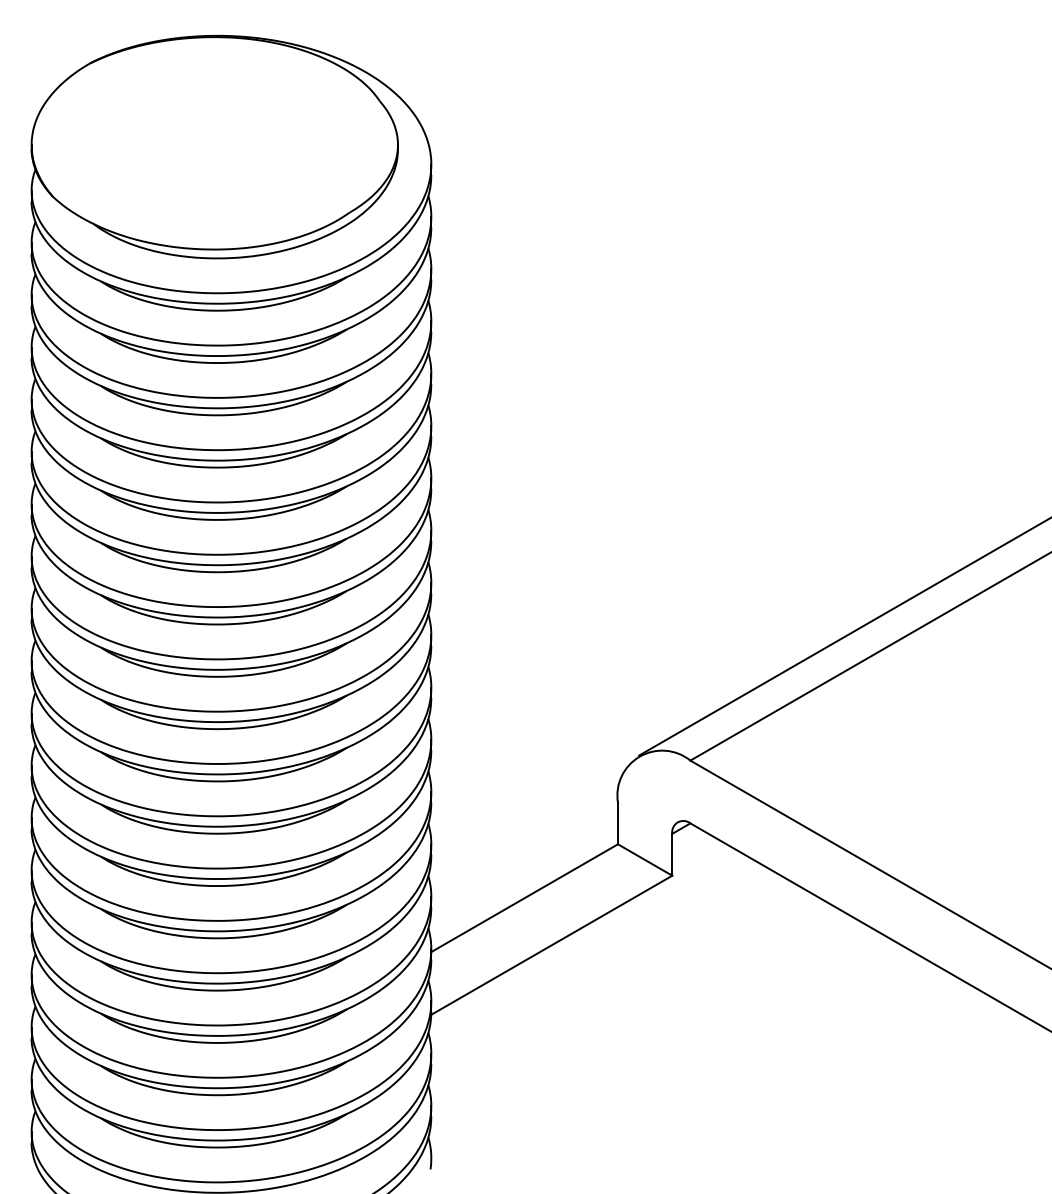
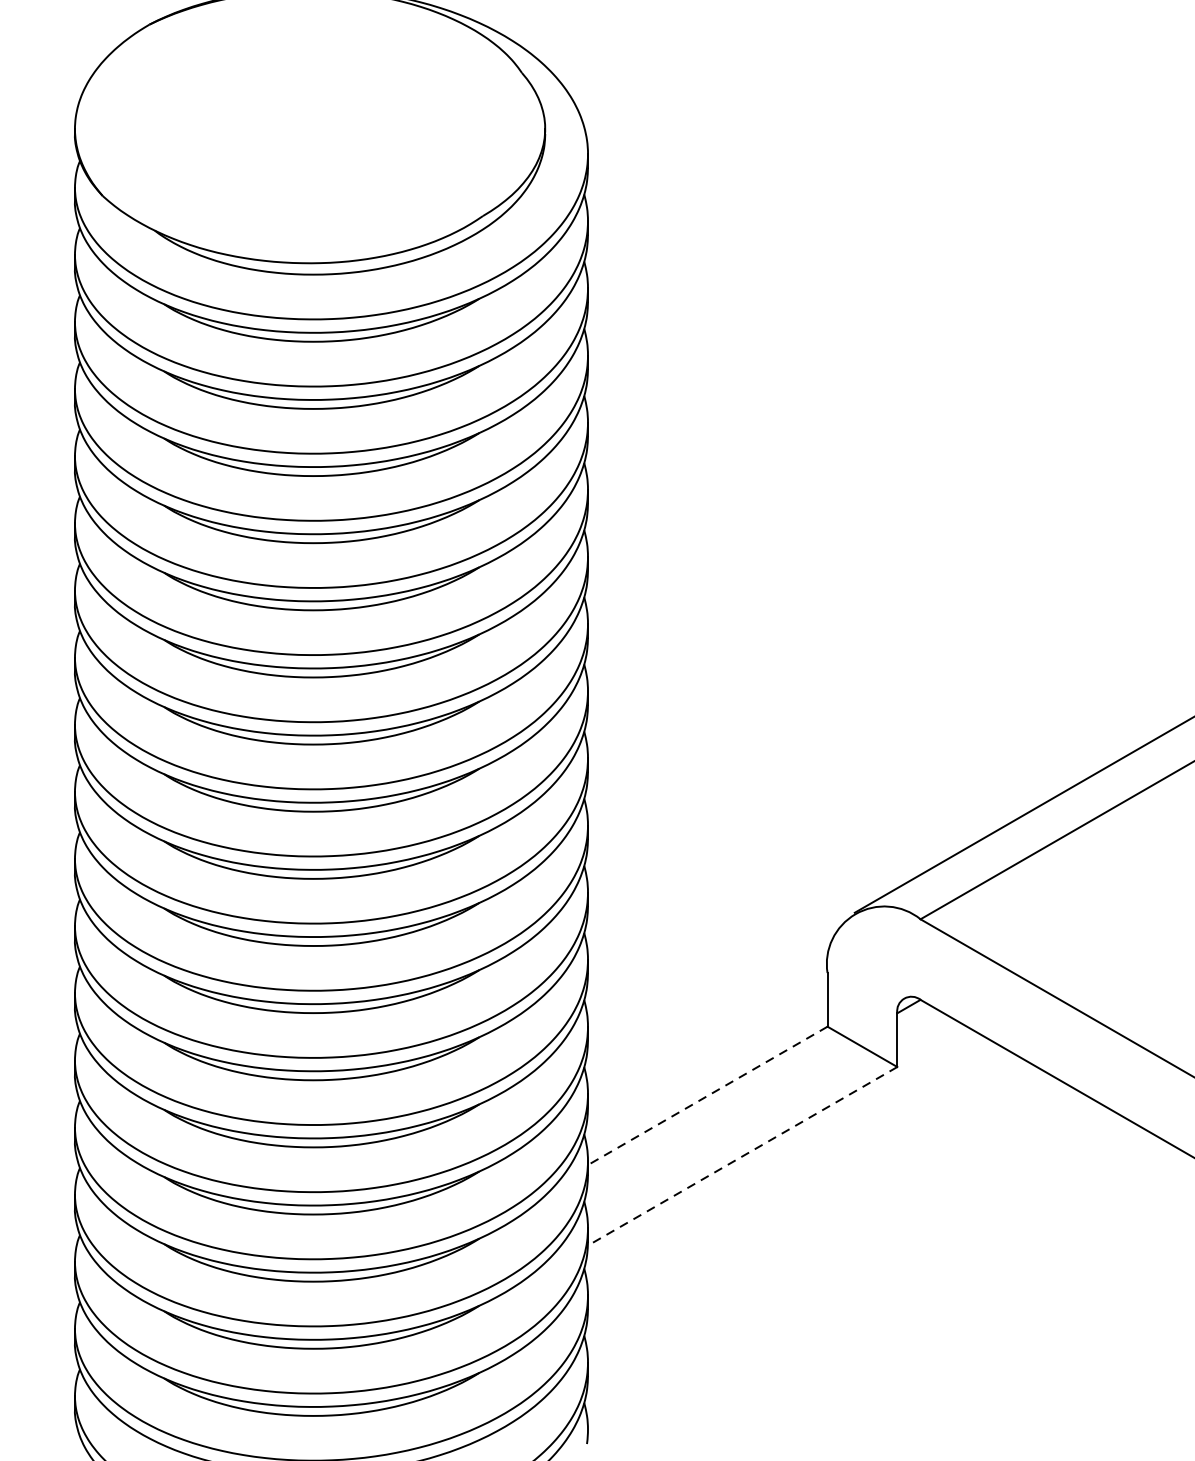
line: (524, 898) -> (707, 1096), solid -> dashed
line: (551, 945) -> (742, 1156), solid -> dashed

